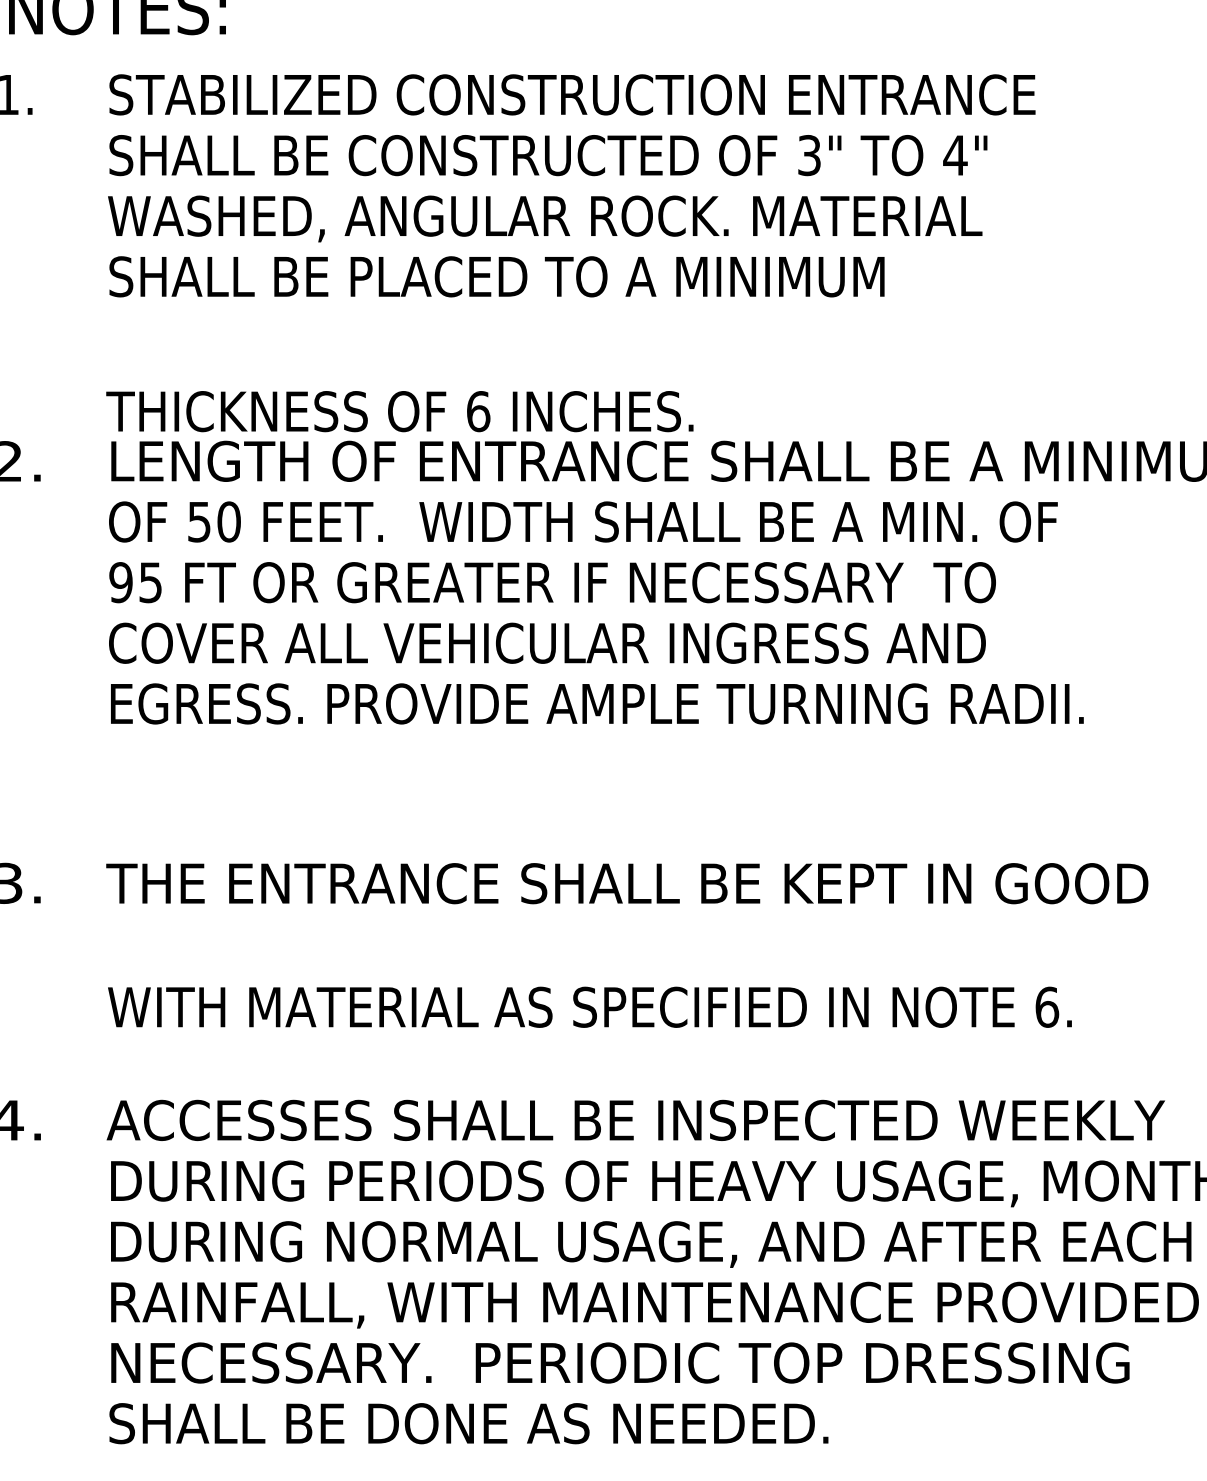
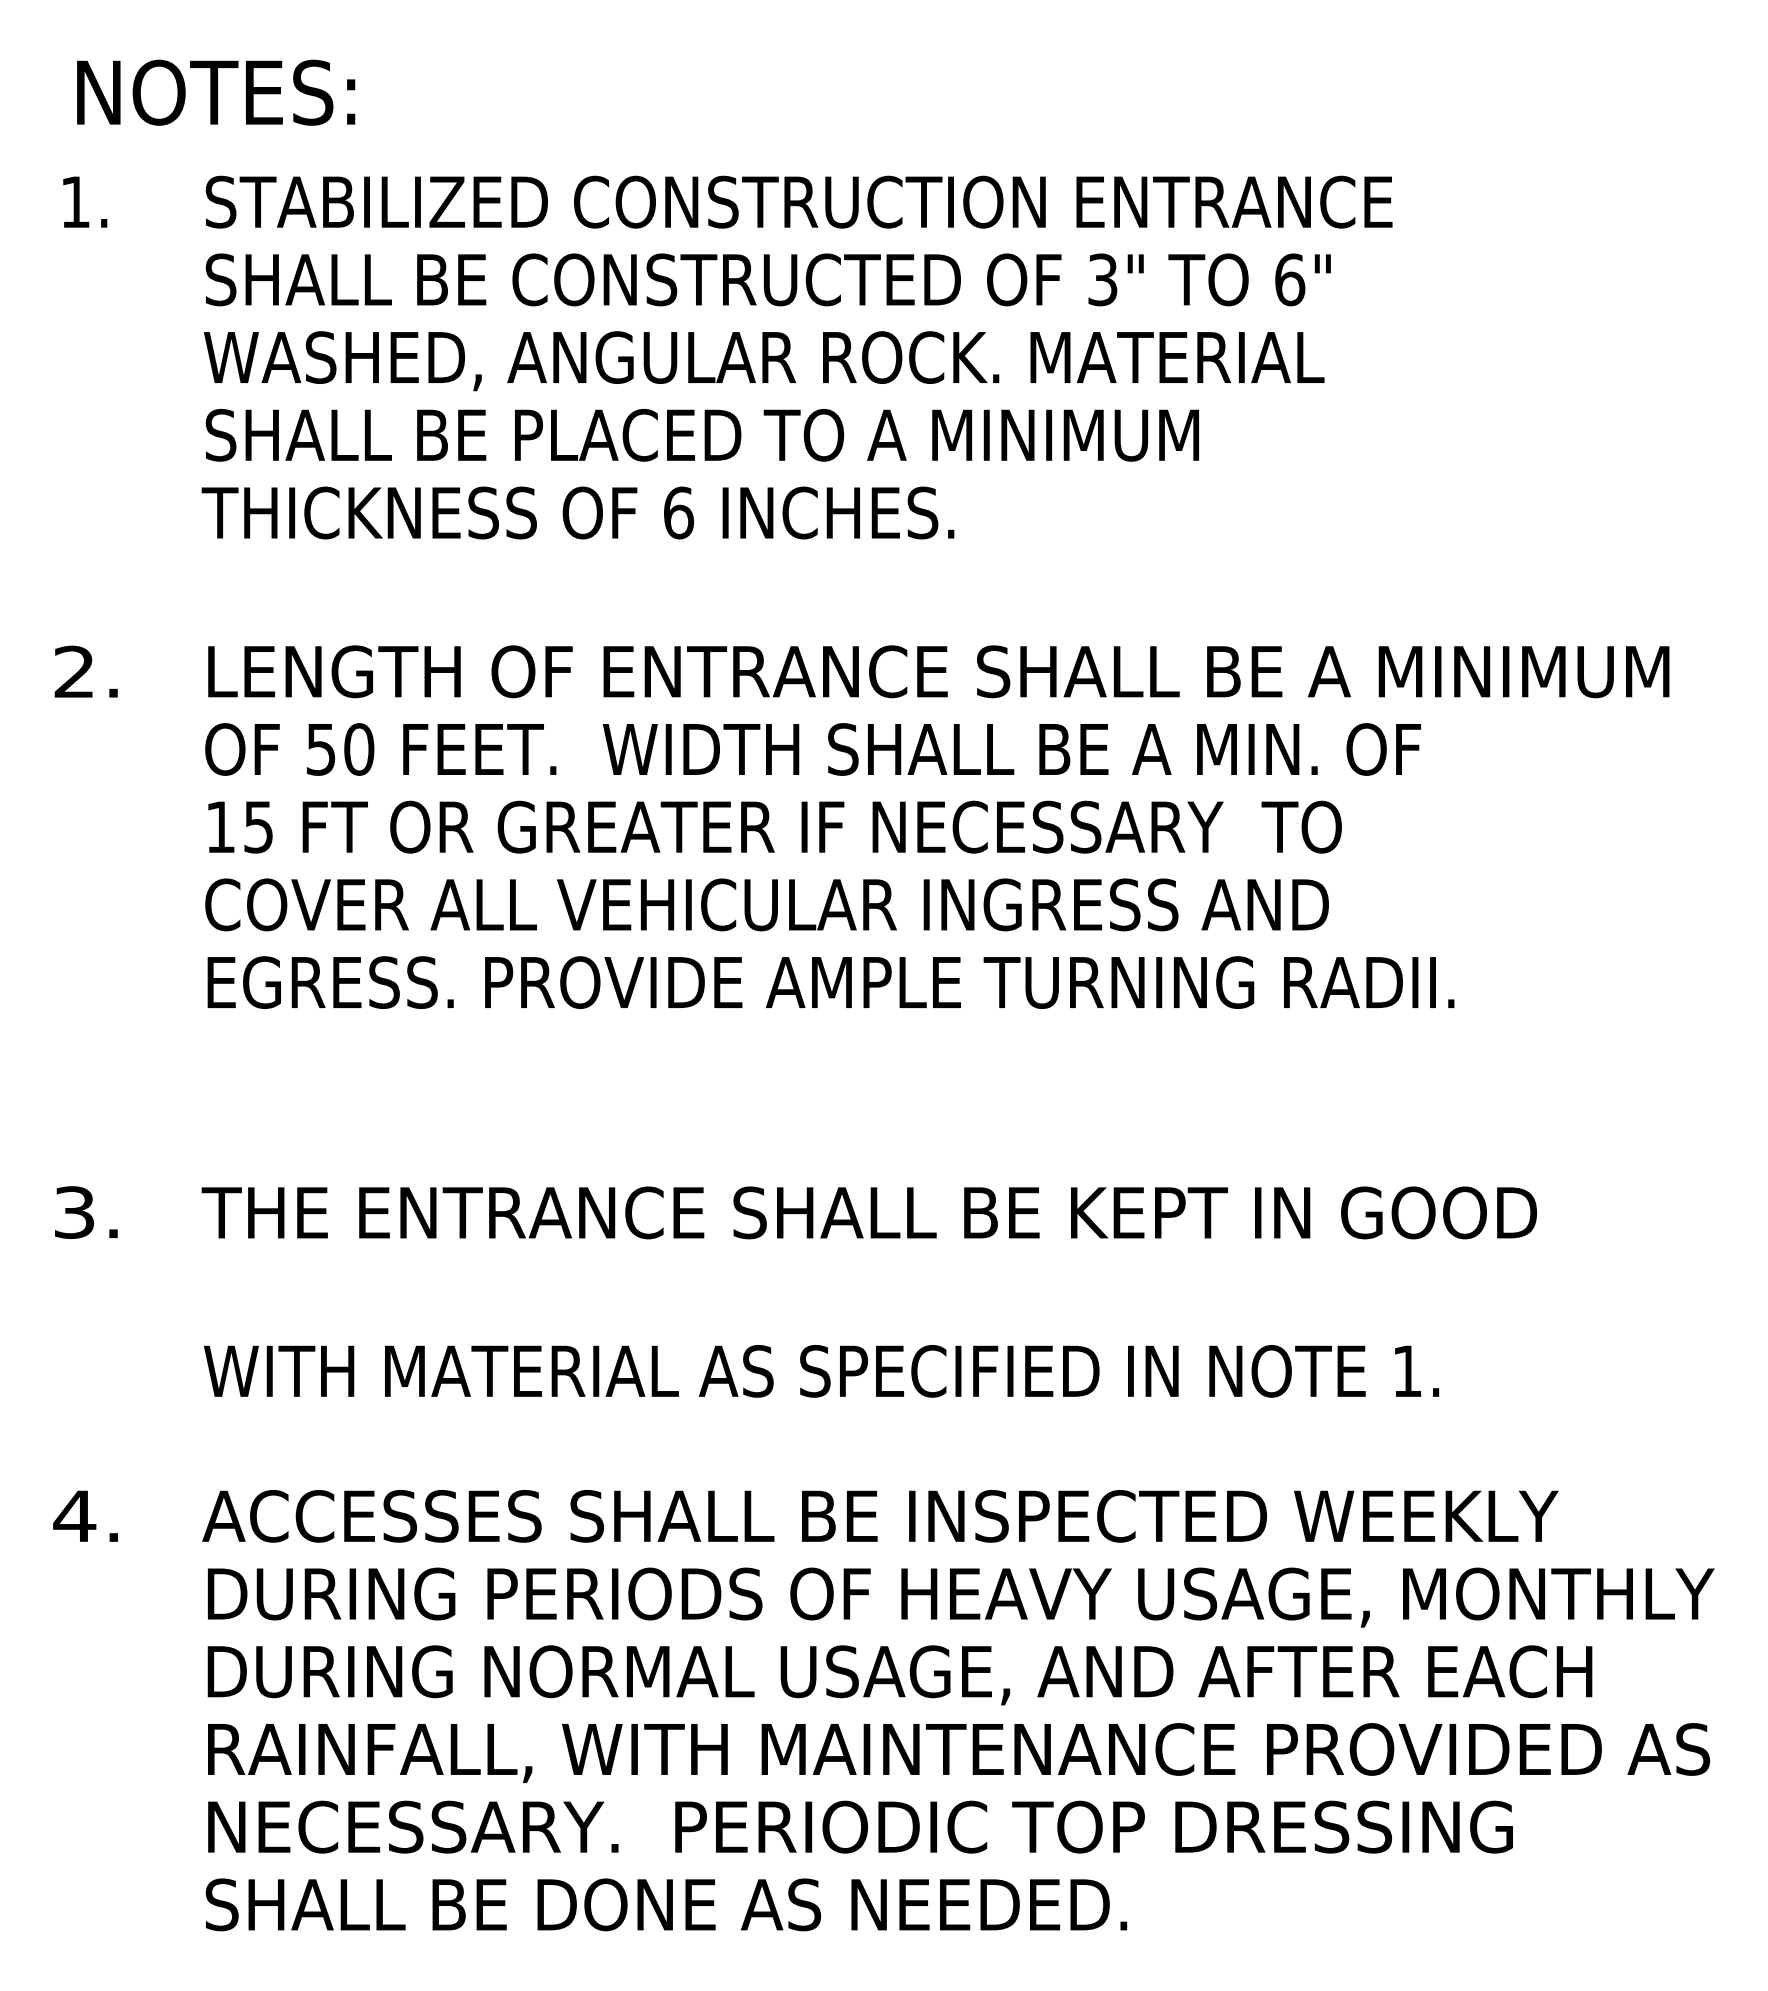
text: (955, 155) -> (1289, 279), 4" -> 6"
text: (399, 411) -> (577, 512), moved
text: (120, 582) -> (220, 826), 95 -> 15
text: (1047, 1007) -> (1407, 1371), 6. -> 1.

